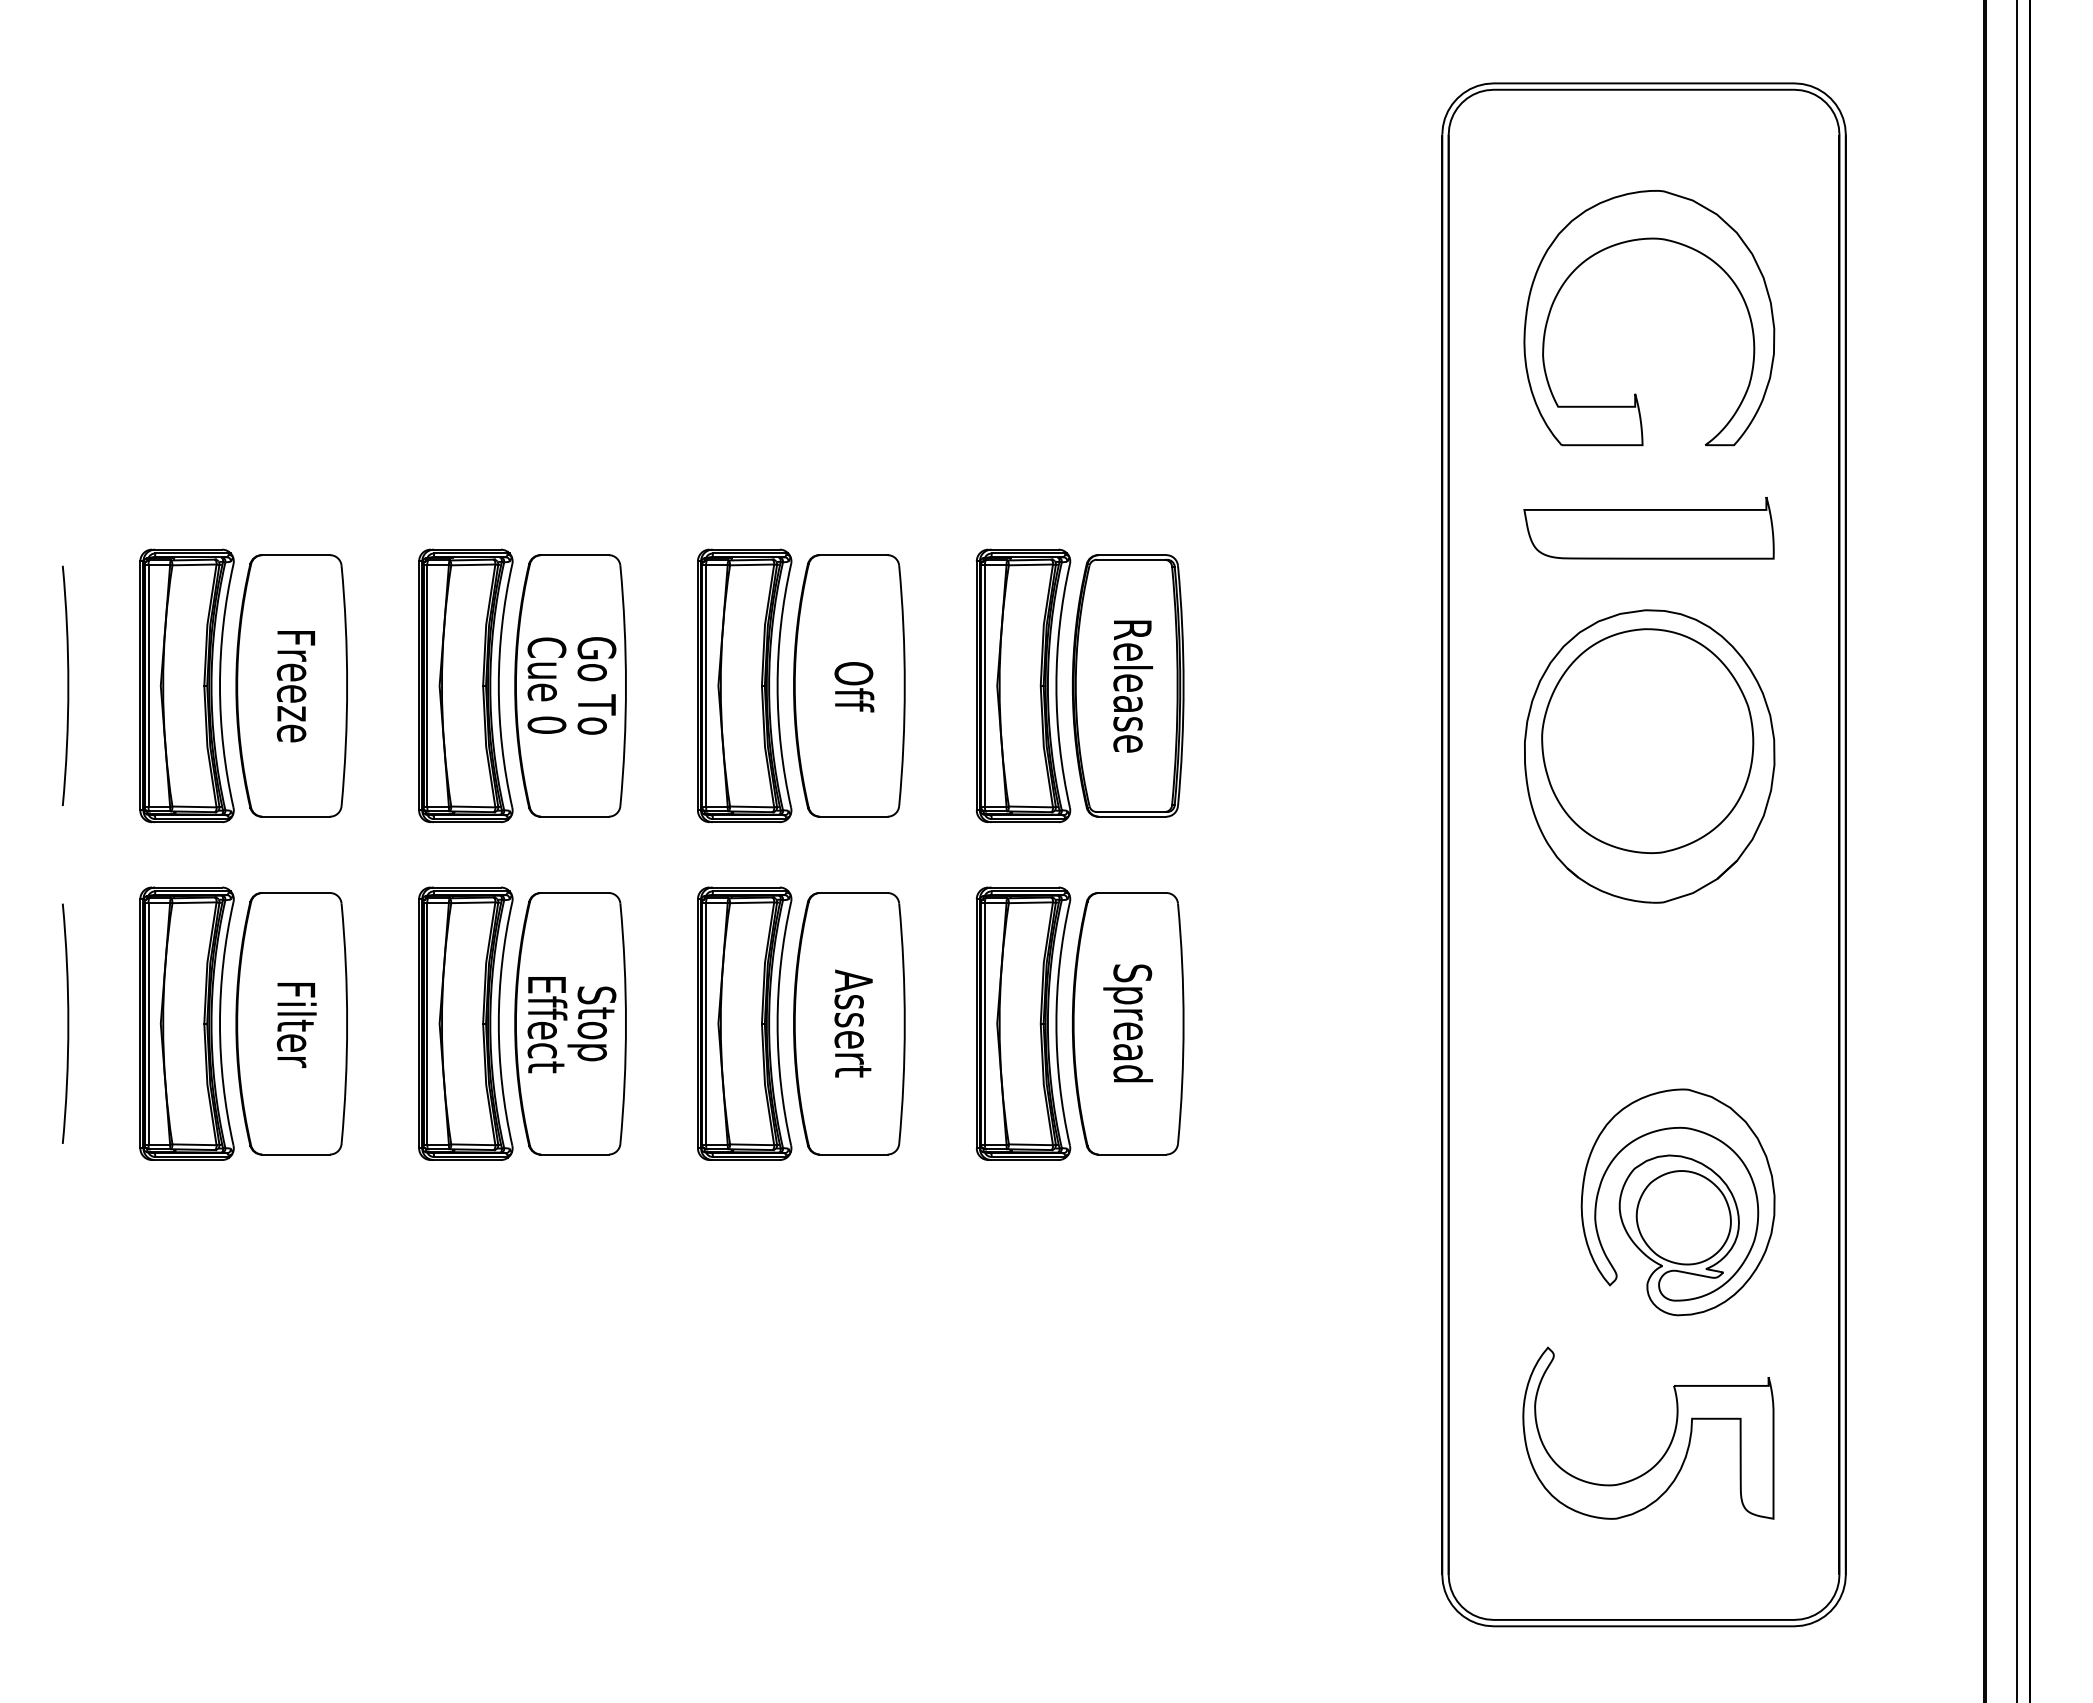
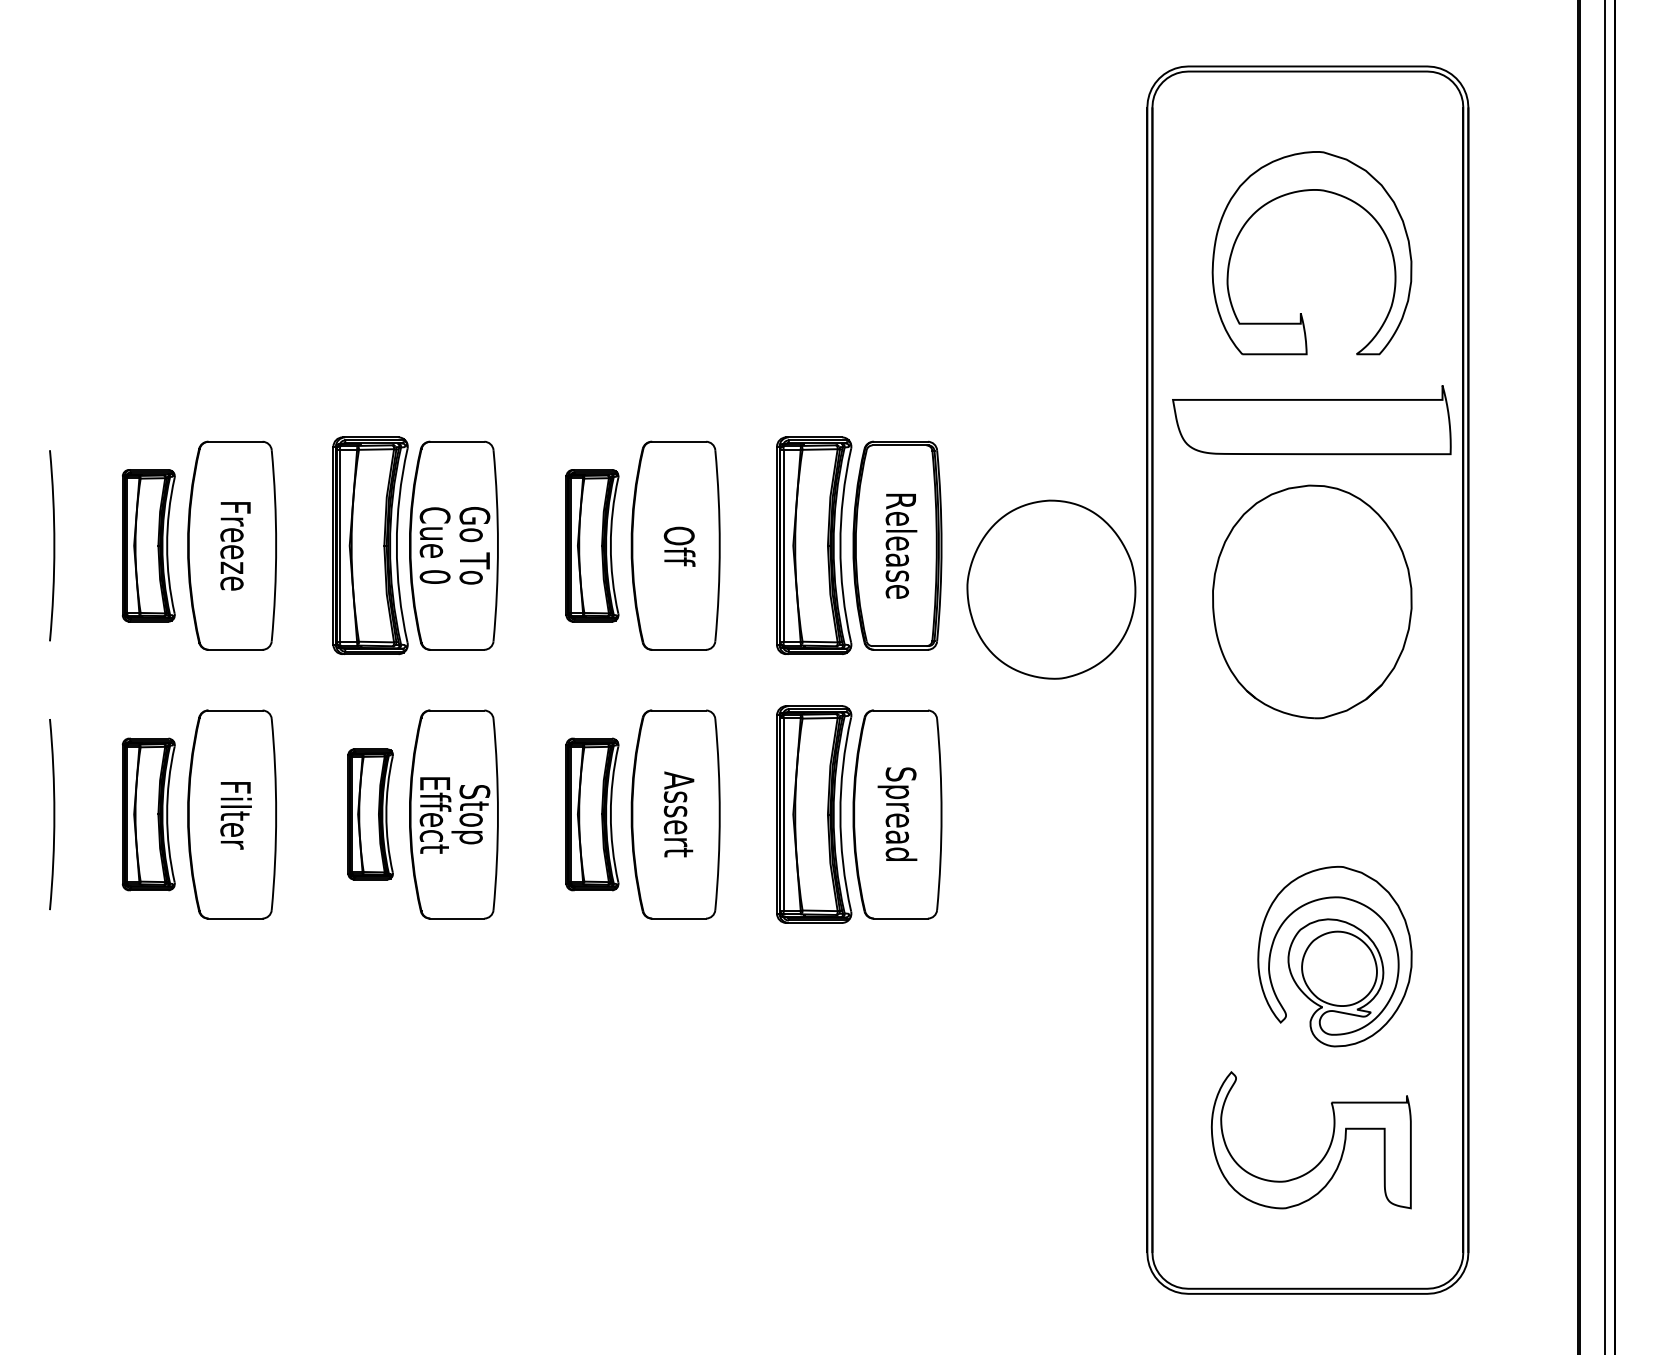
part: (1648, 528) -> (1311, 420), size x1.4
part: (186, 685) -> (148, 545), size x0.7
part: (744, 685) -> (592, 545), size x0.7
part: (1647, 740) -> (1051, 589), moved
part: (186, 1023) -> (148, 814), size x0.7
part: (465, 1023) -> (370, 814), size x0.6
part: (744, 1023) -> (592, 814), size x0.7

